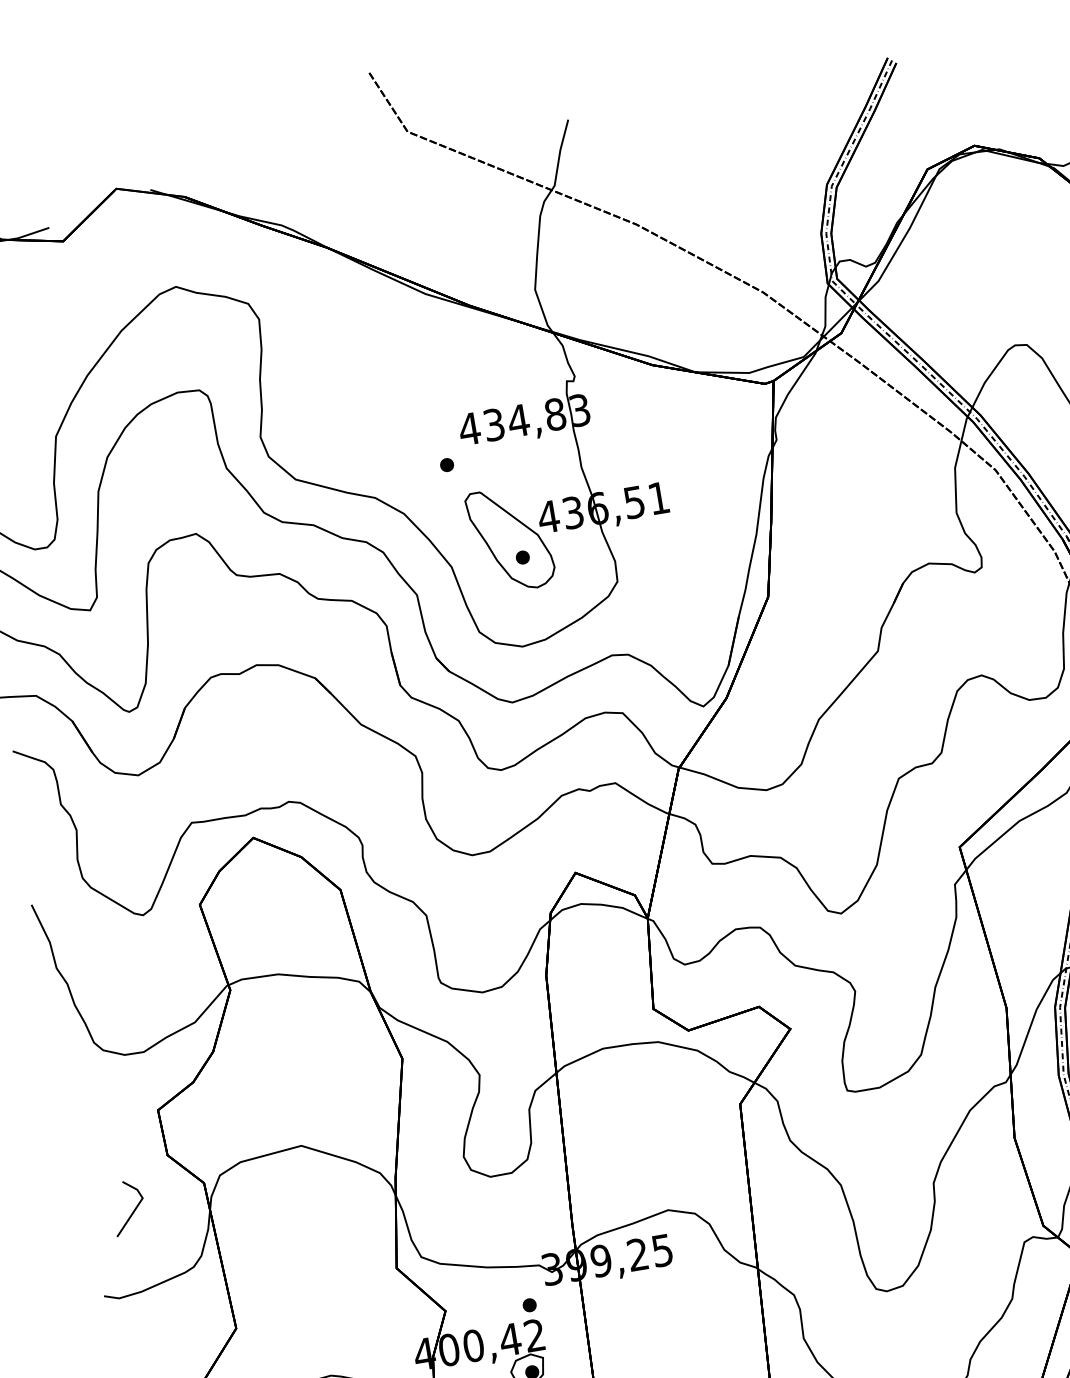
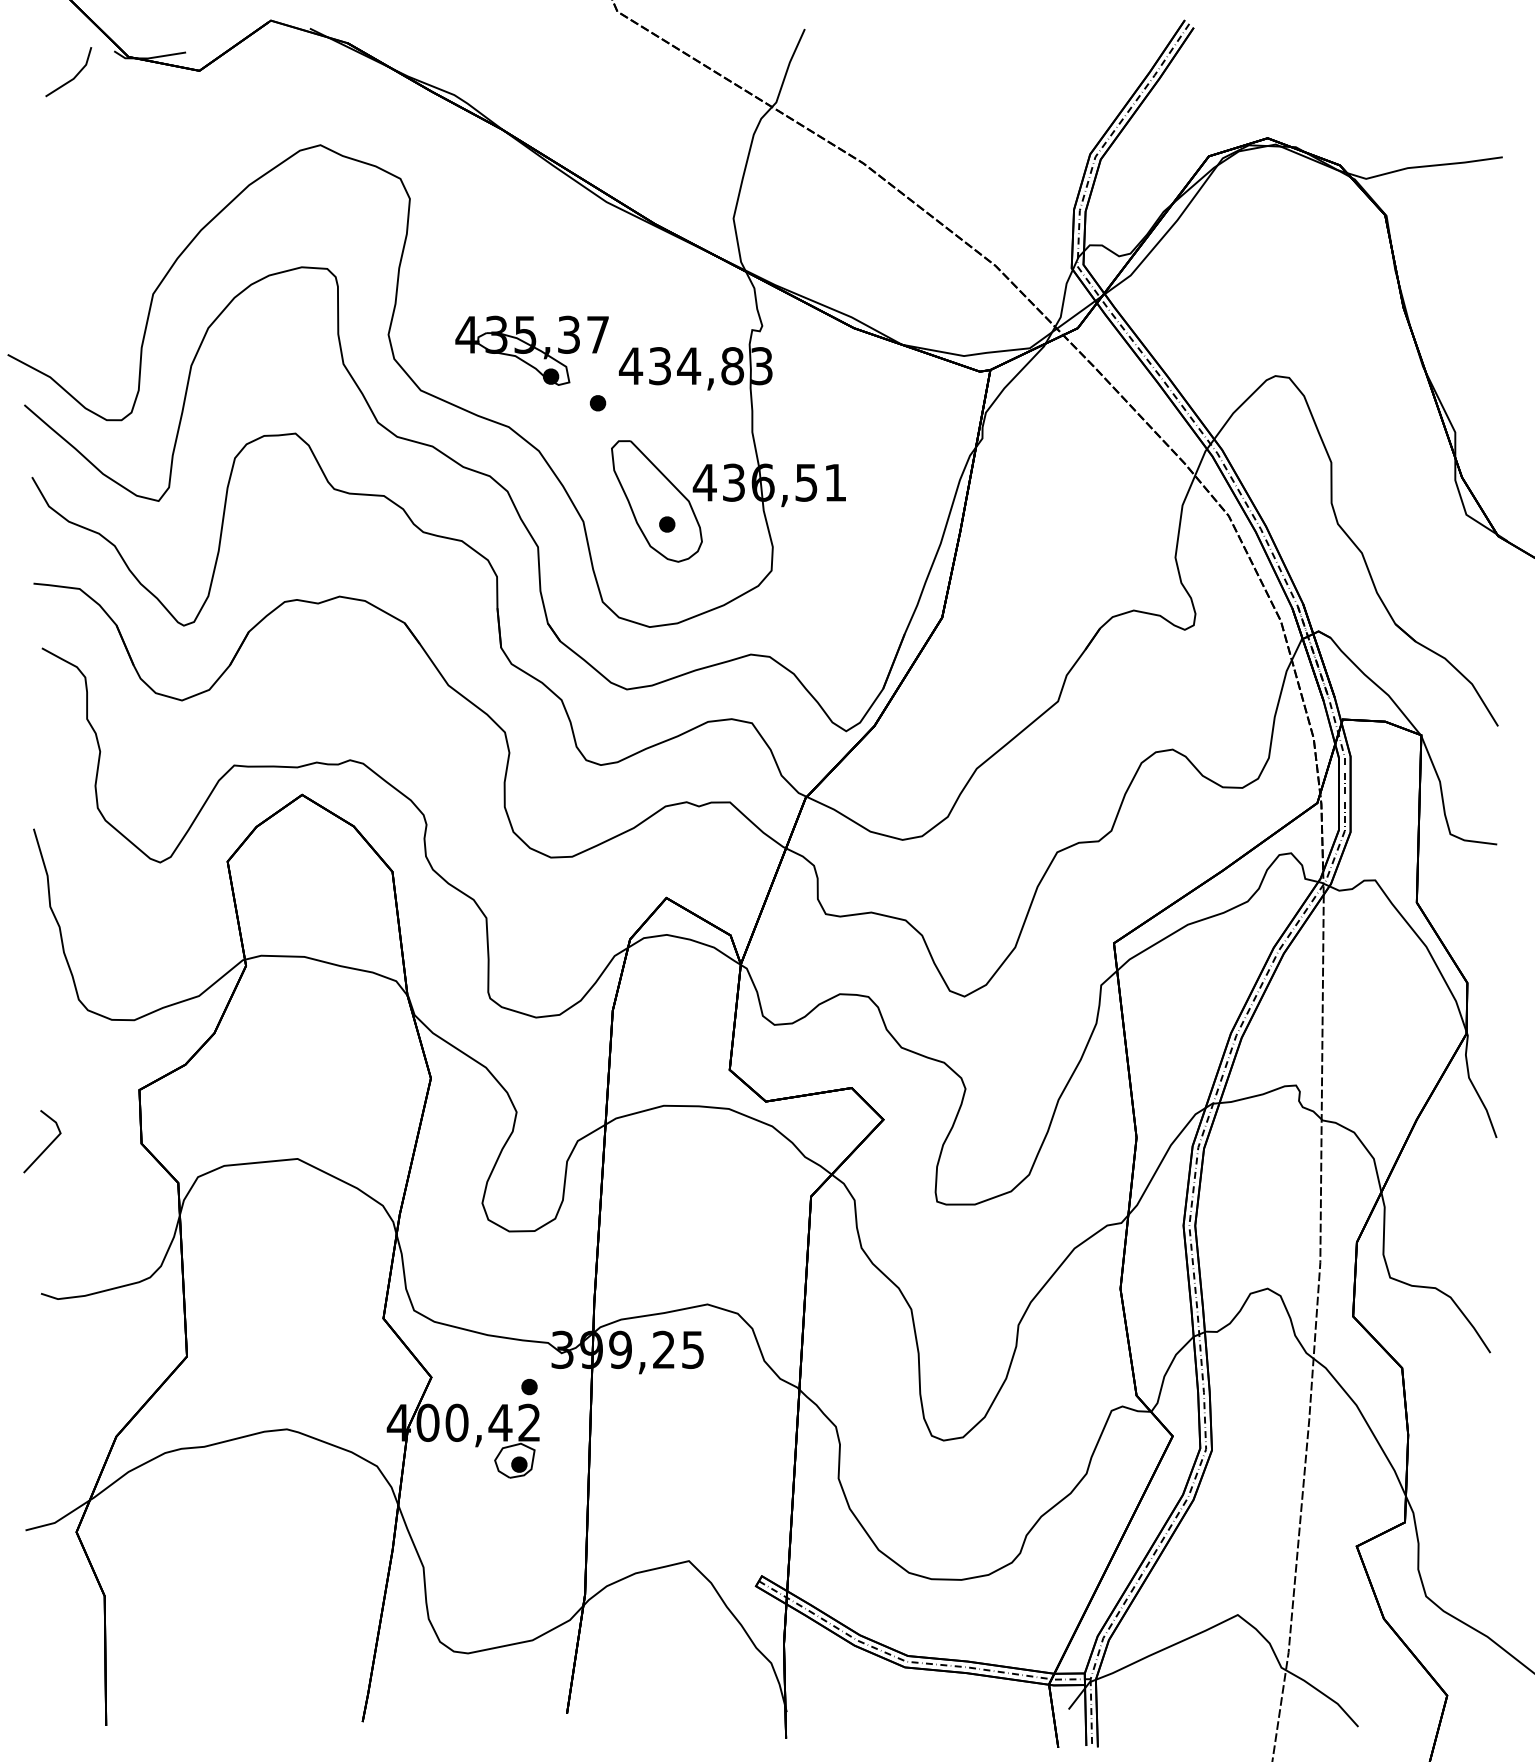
part: (383, 430) -> (531, 350), added
line: (134, 1209) -> (48, 1144), moved

